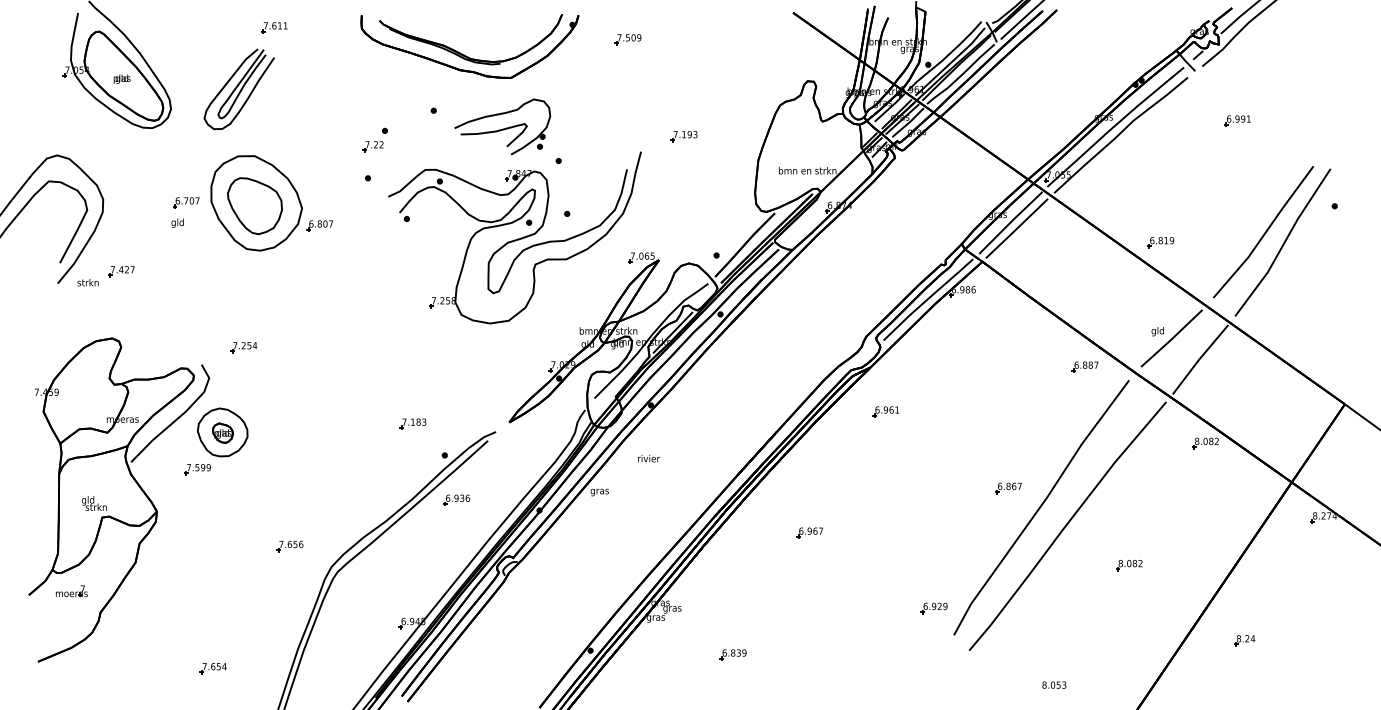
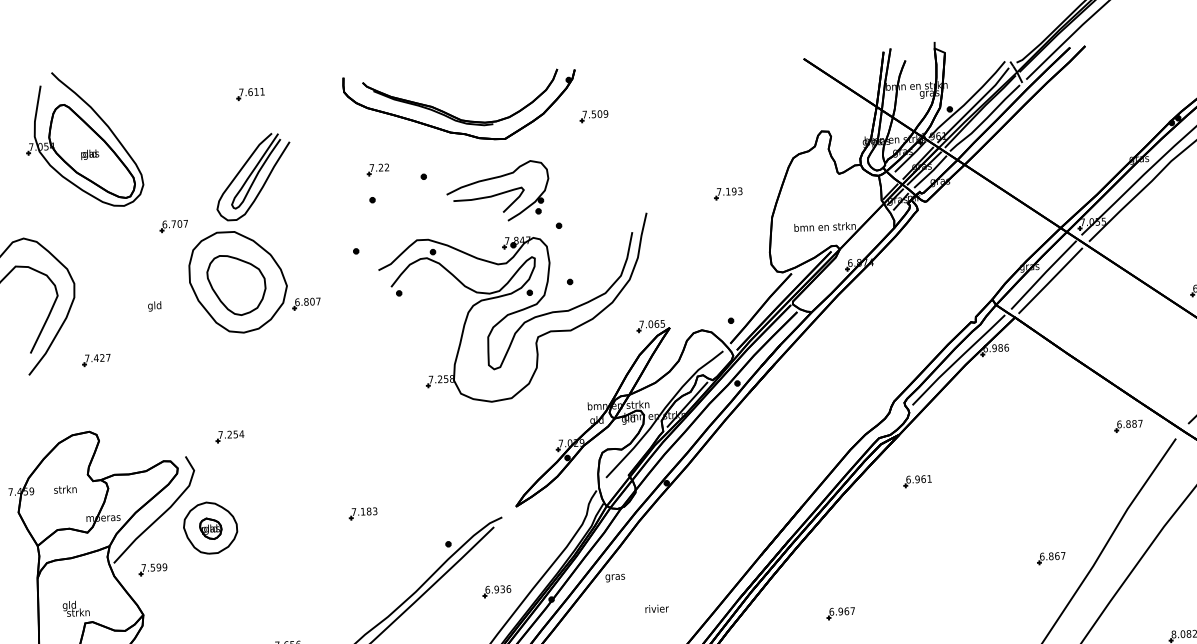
part: (627, 39) -> (593, 116), moved
part: (238, 88) -> (252, 176), moved
part: (683, 136) -> (727, 193), moved
part: (372, 146) -> (377, 169), moved
part: (186, 202) -> (174, 225), moved
text: (87, 282) -> (64, 489), moved
part: (412, 423) -> (362, 513), moved
text: (648, 458) -> (656, 608), moved
part: (197, 469) -> (153, 569), moved
part: (456, 499) -> (496, 590), moved

